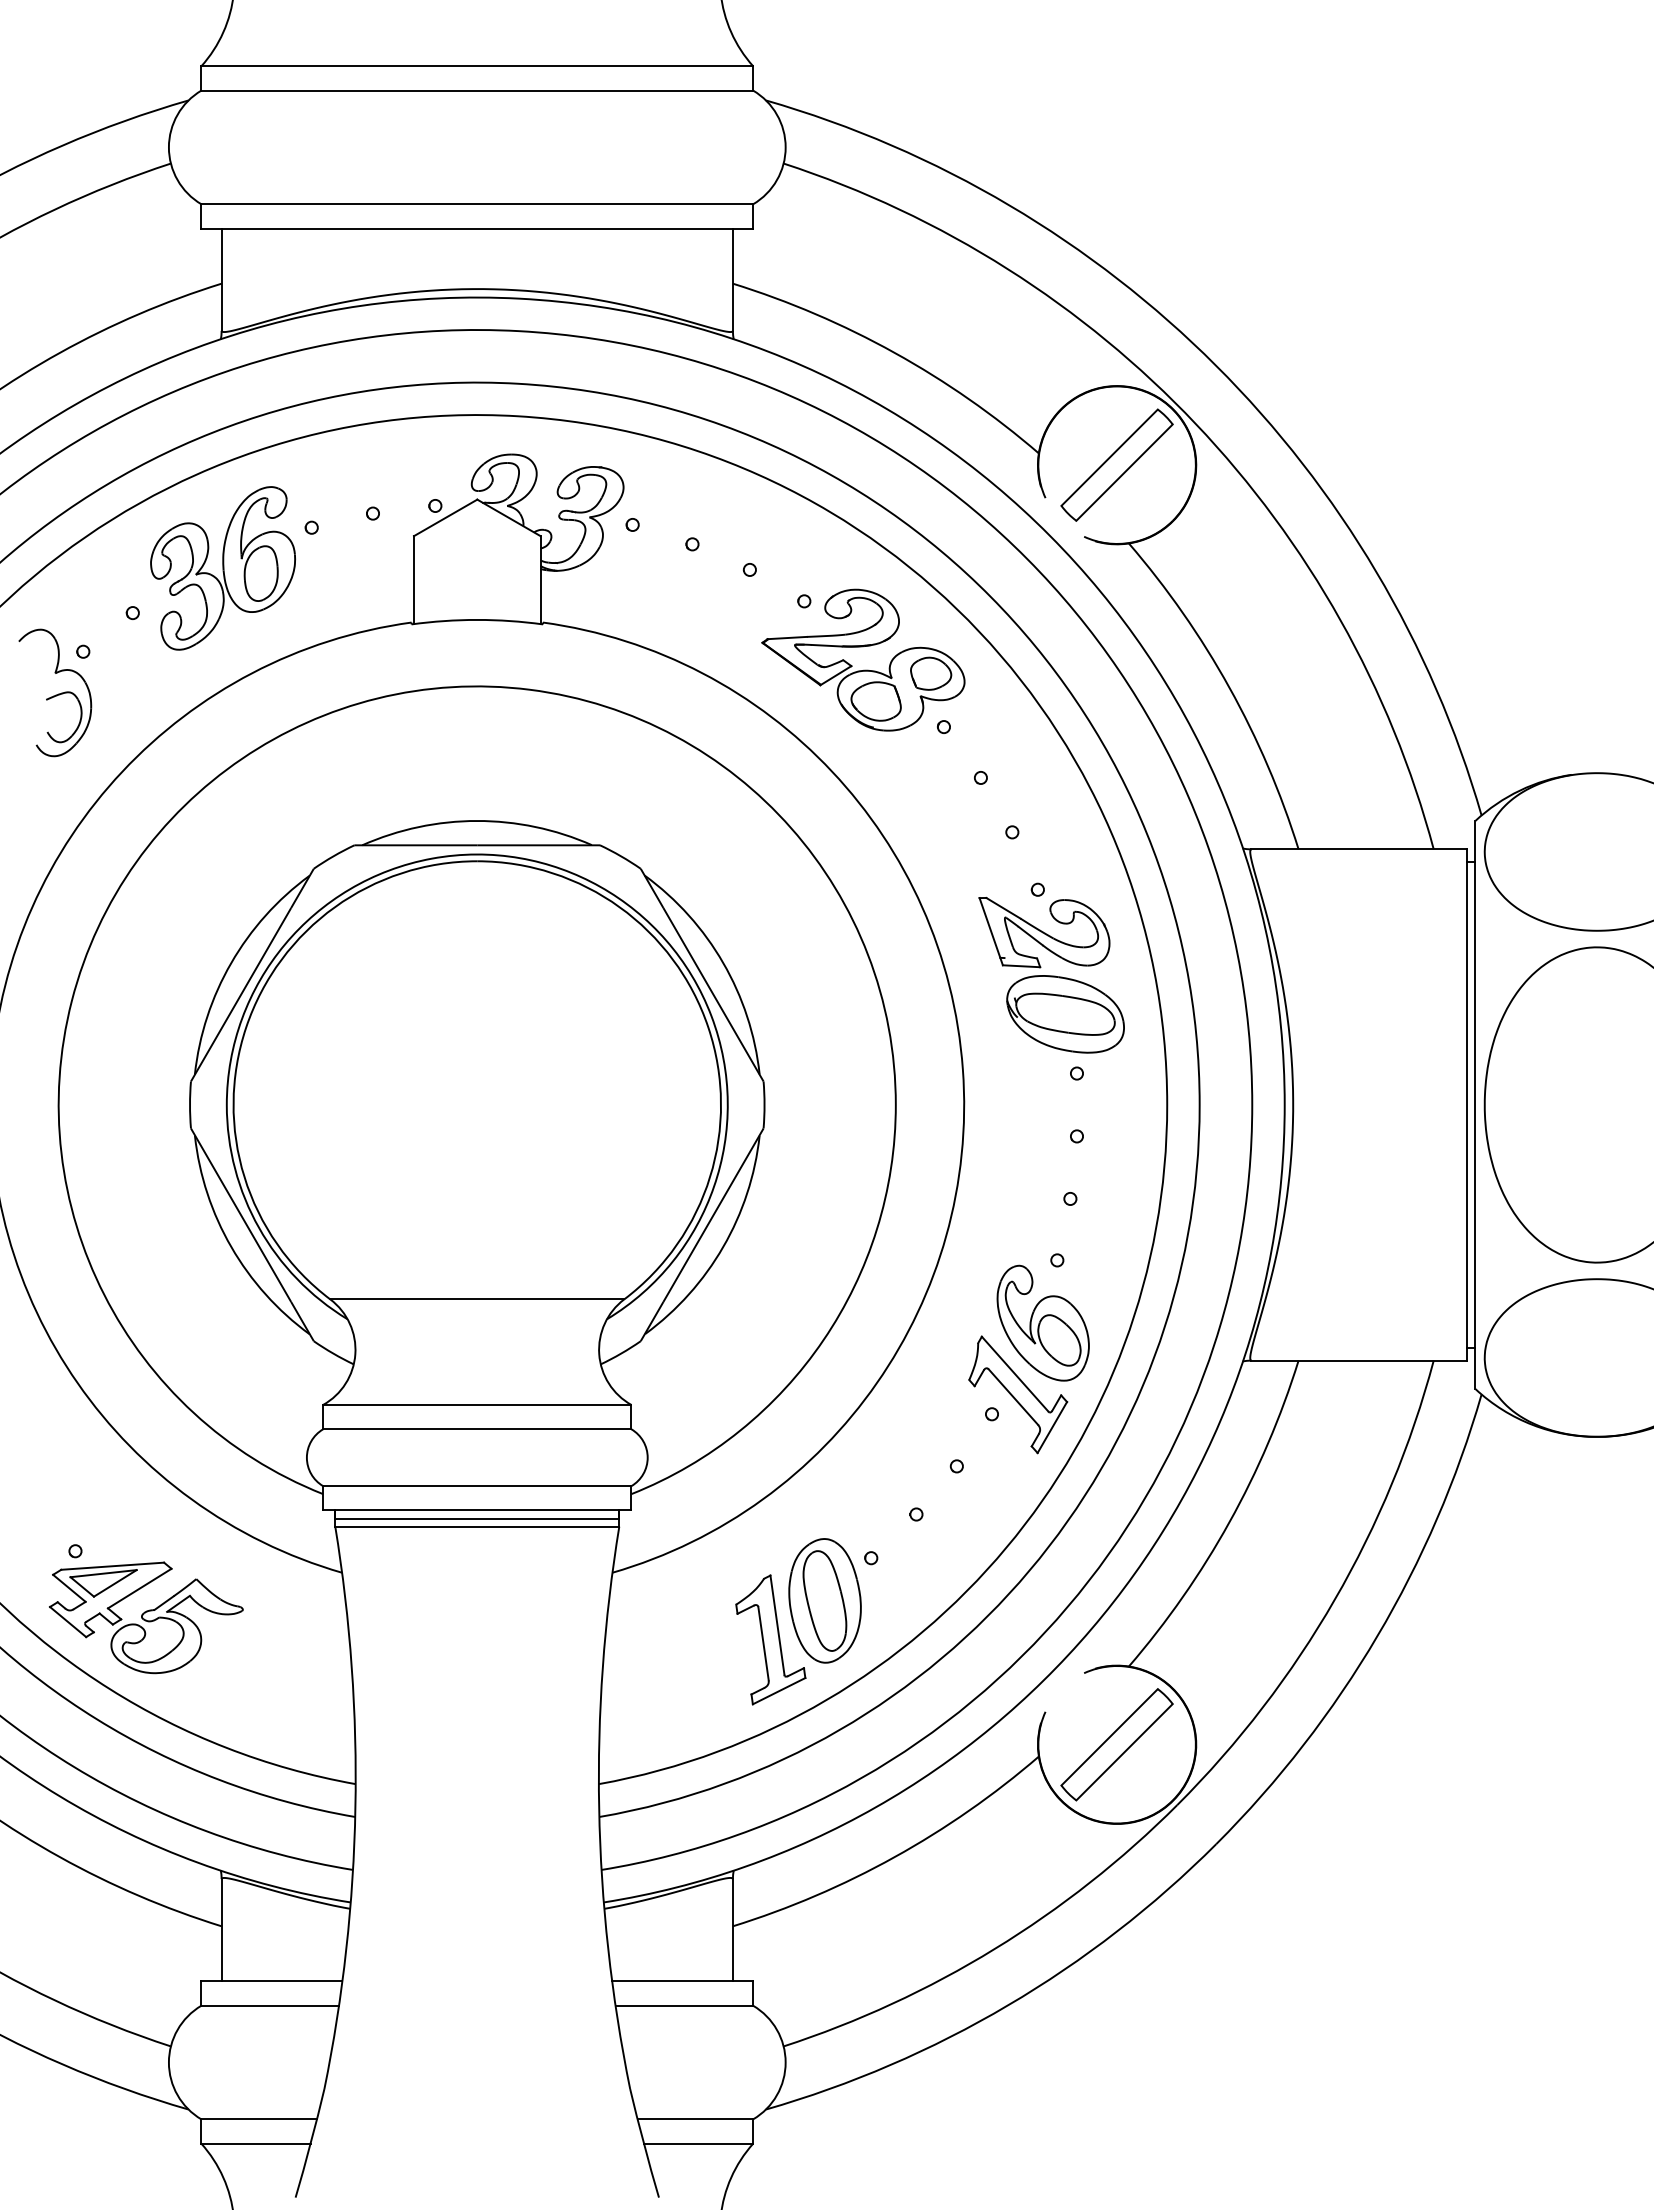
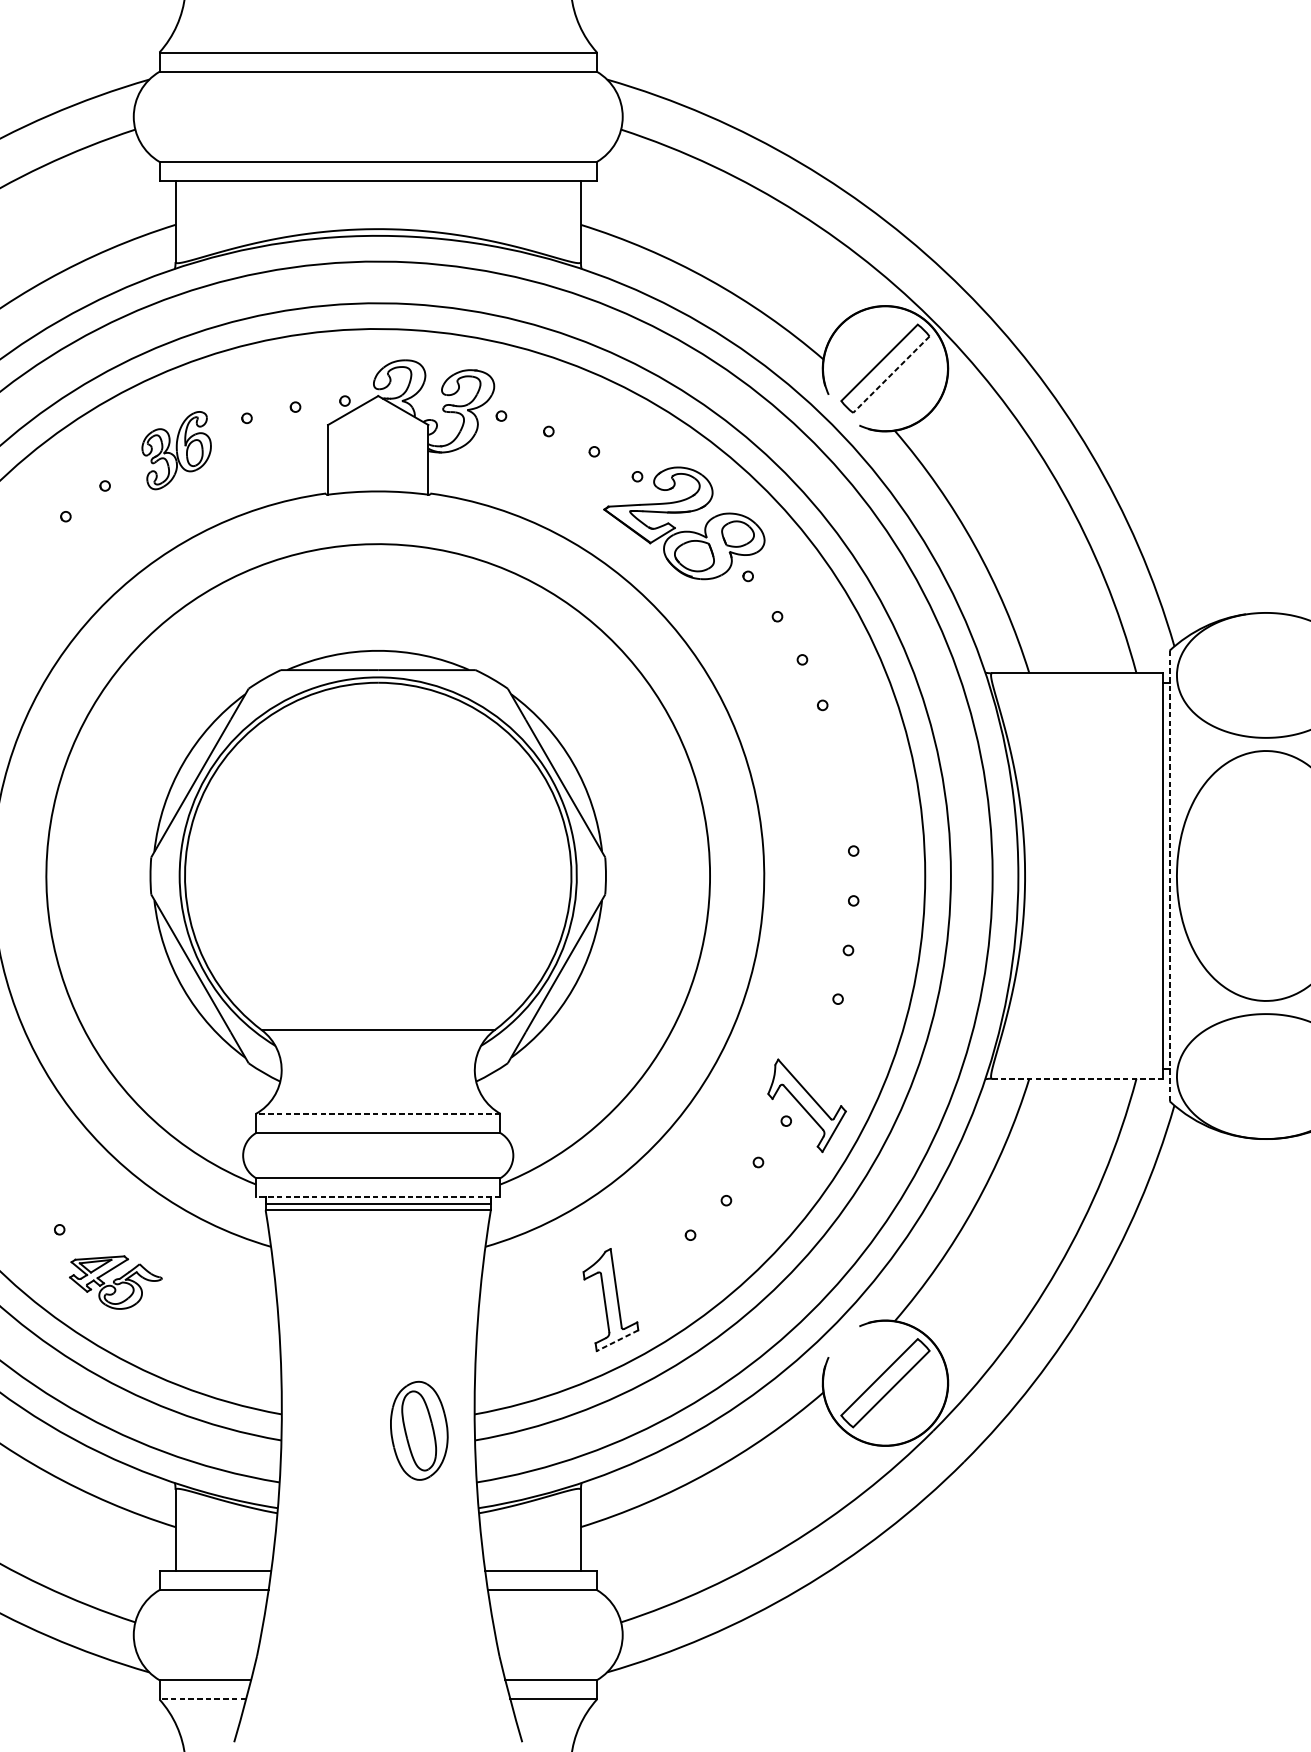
line: (1124, 473) -> (891, 375), solid -> dashed
part: (222, 568) -> (176, 450), size x0.6
part: (55, 692) -> (43, 548), removed
part: (1051, 975) -> (833, 773), removed
line: (1475, 1104) -> (1169, 875), solid -> dashed
part: (1042, 1322) -> (826, 1048), removed
line: (1359, 1360) -> (1077, 1078), solid -> dashed
line: (476, 1404) -> (377, 1113), solid -> dashed
line: (476, 1510) -> (377, 1197), solid -> dashed
part: (824, 1600) -> (418, 1430), moved
part: (146, 1617) -> (115, 1282), size x0.6
line: (778, 1691) -> (617, 1340), solid -> dashed
line: (256, 2143) -> (203, 1699), solid -> dashed

